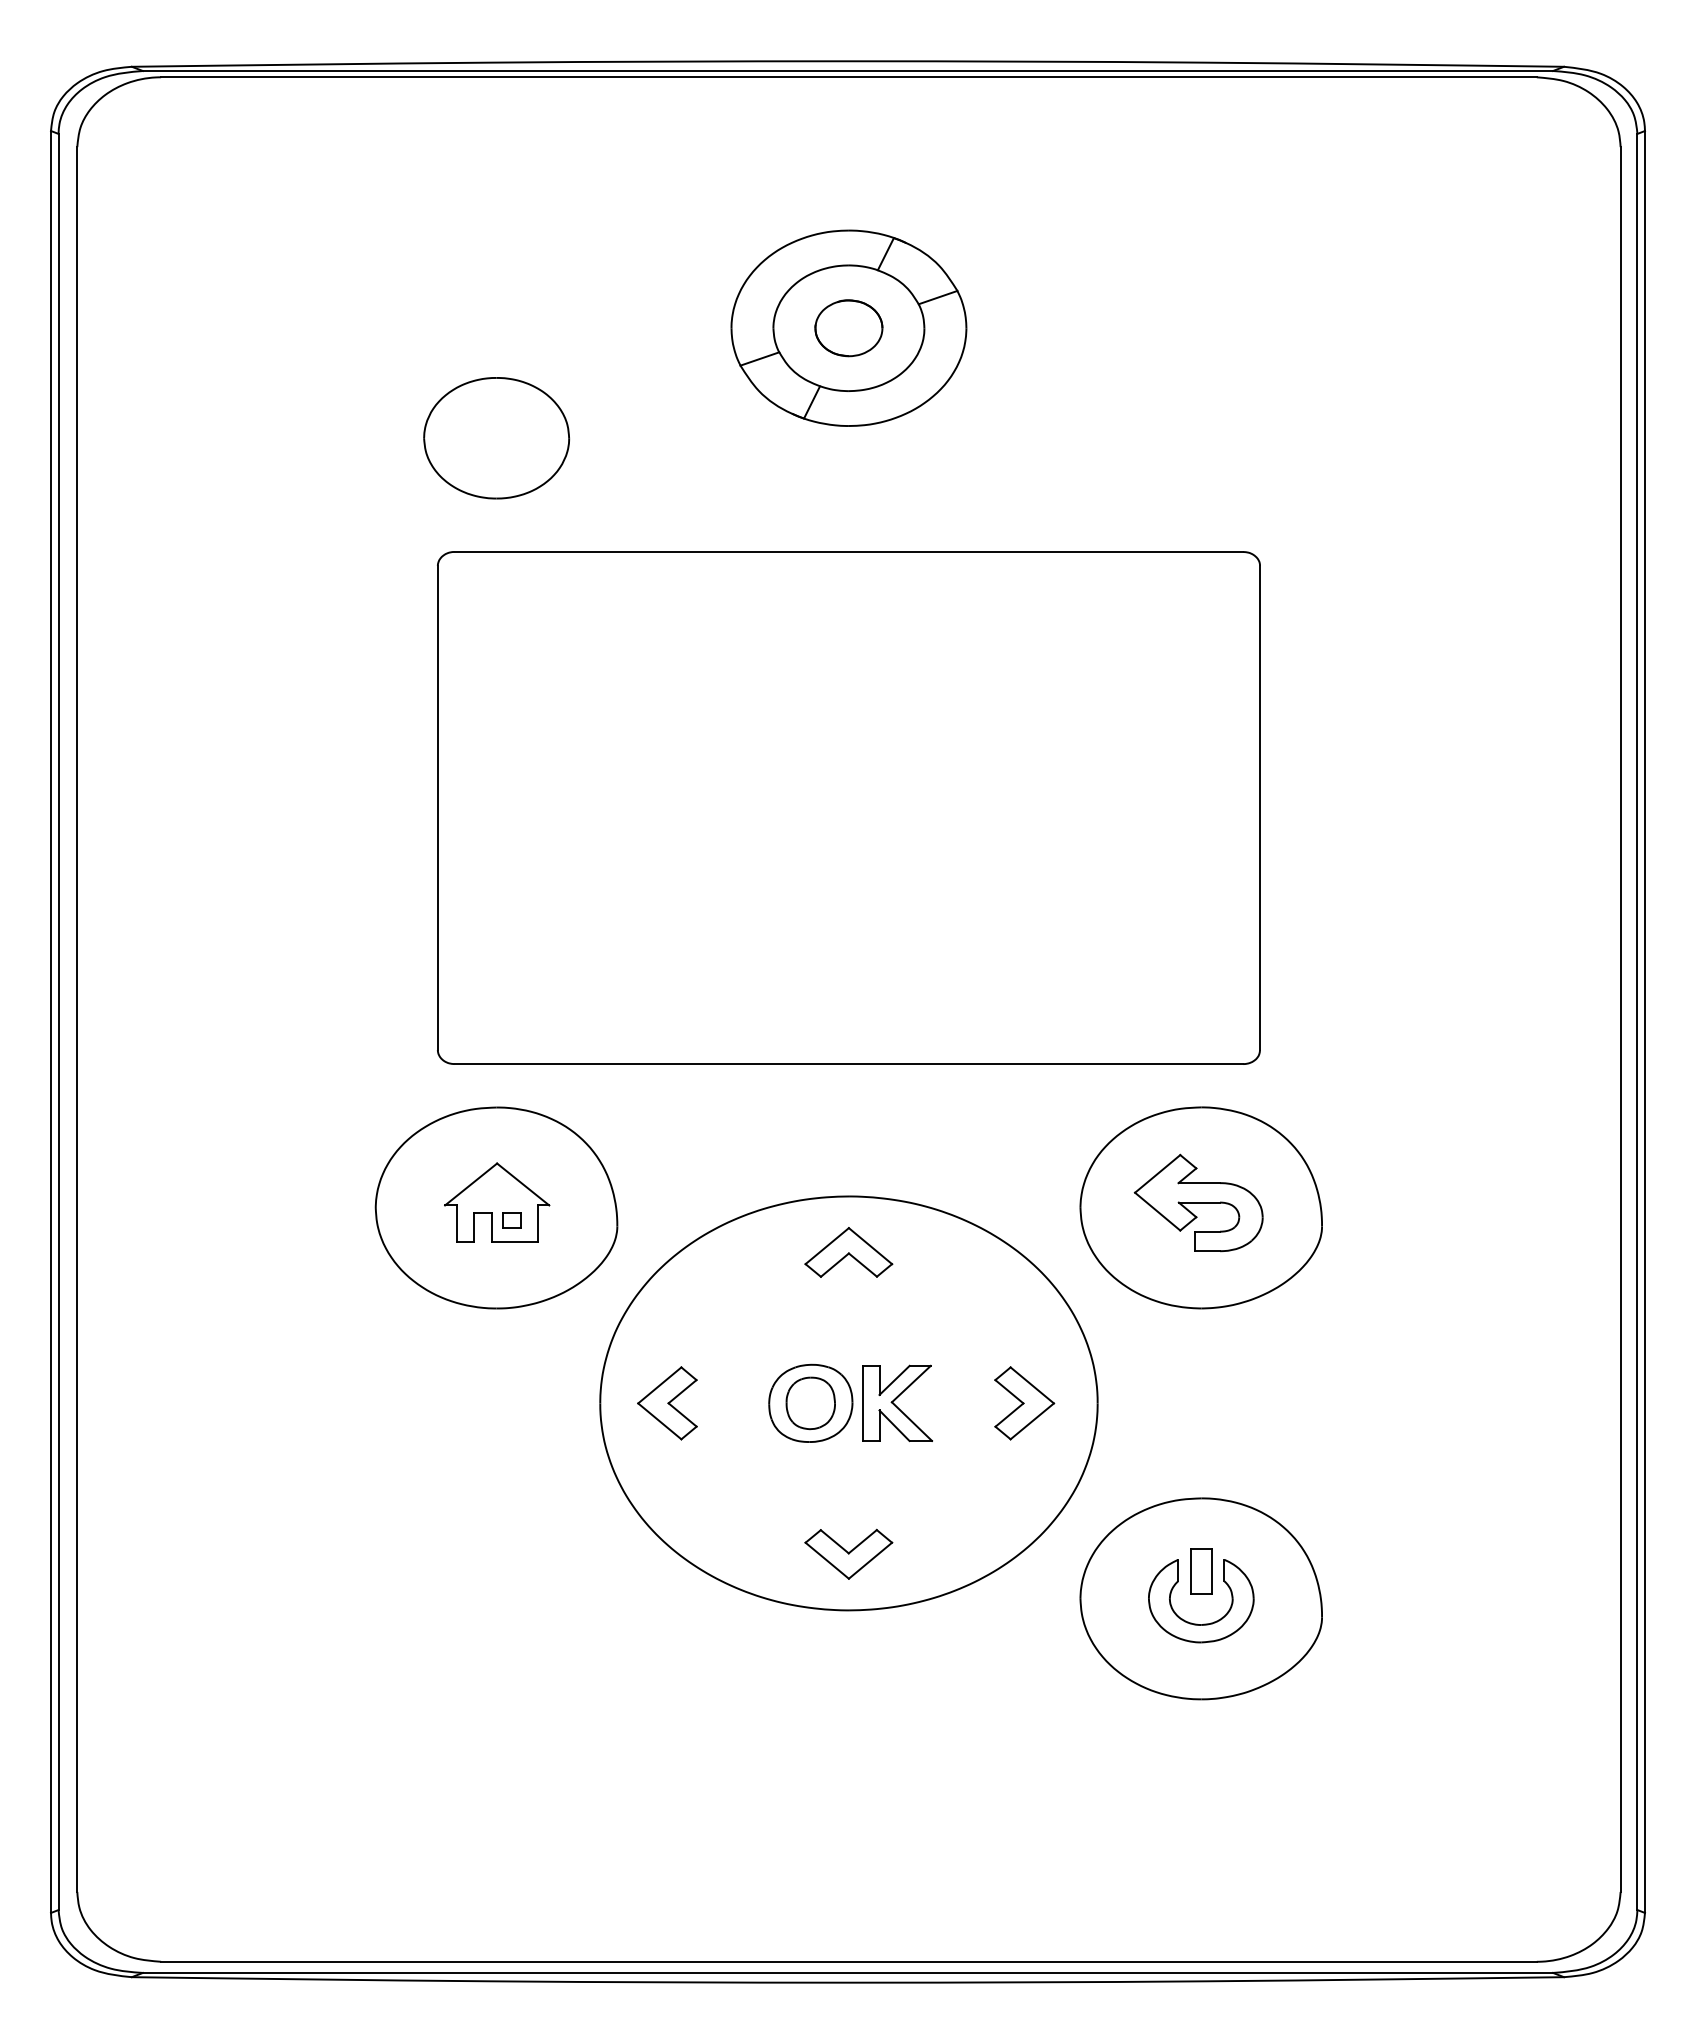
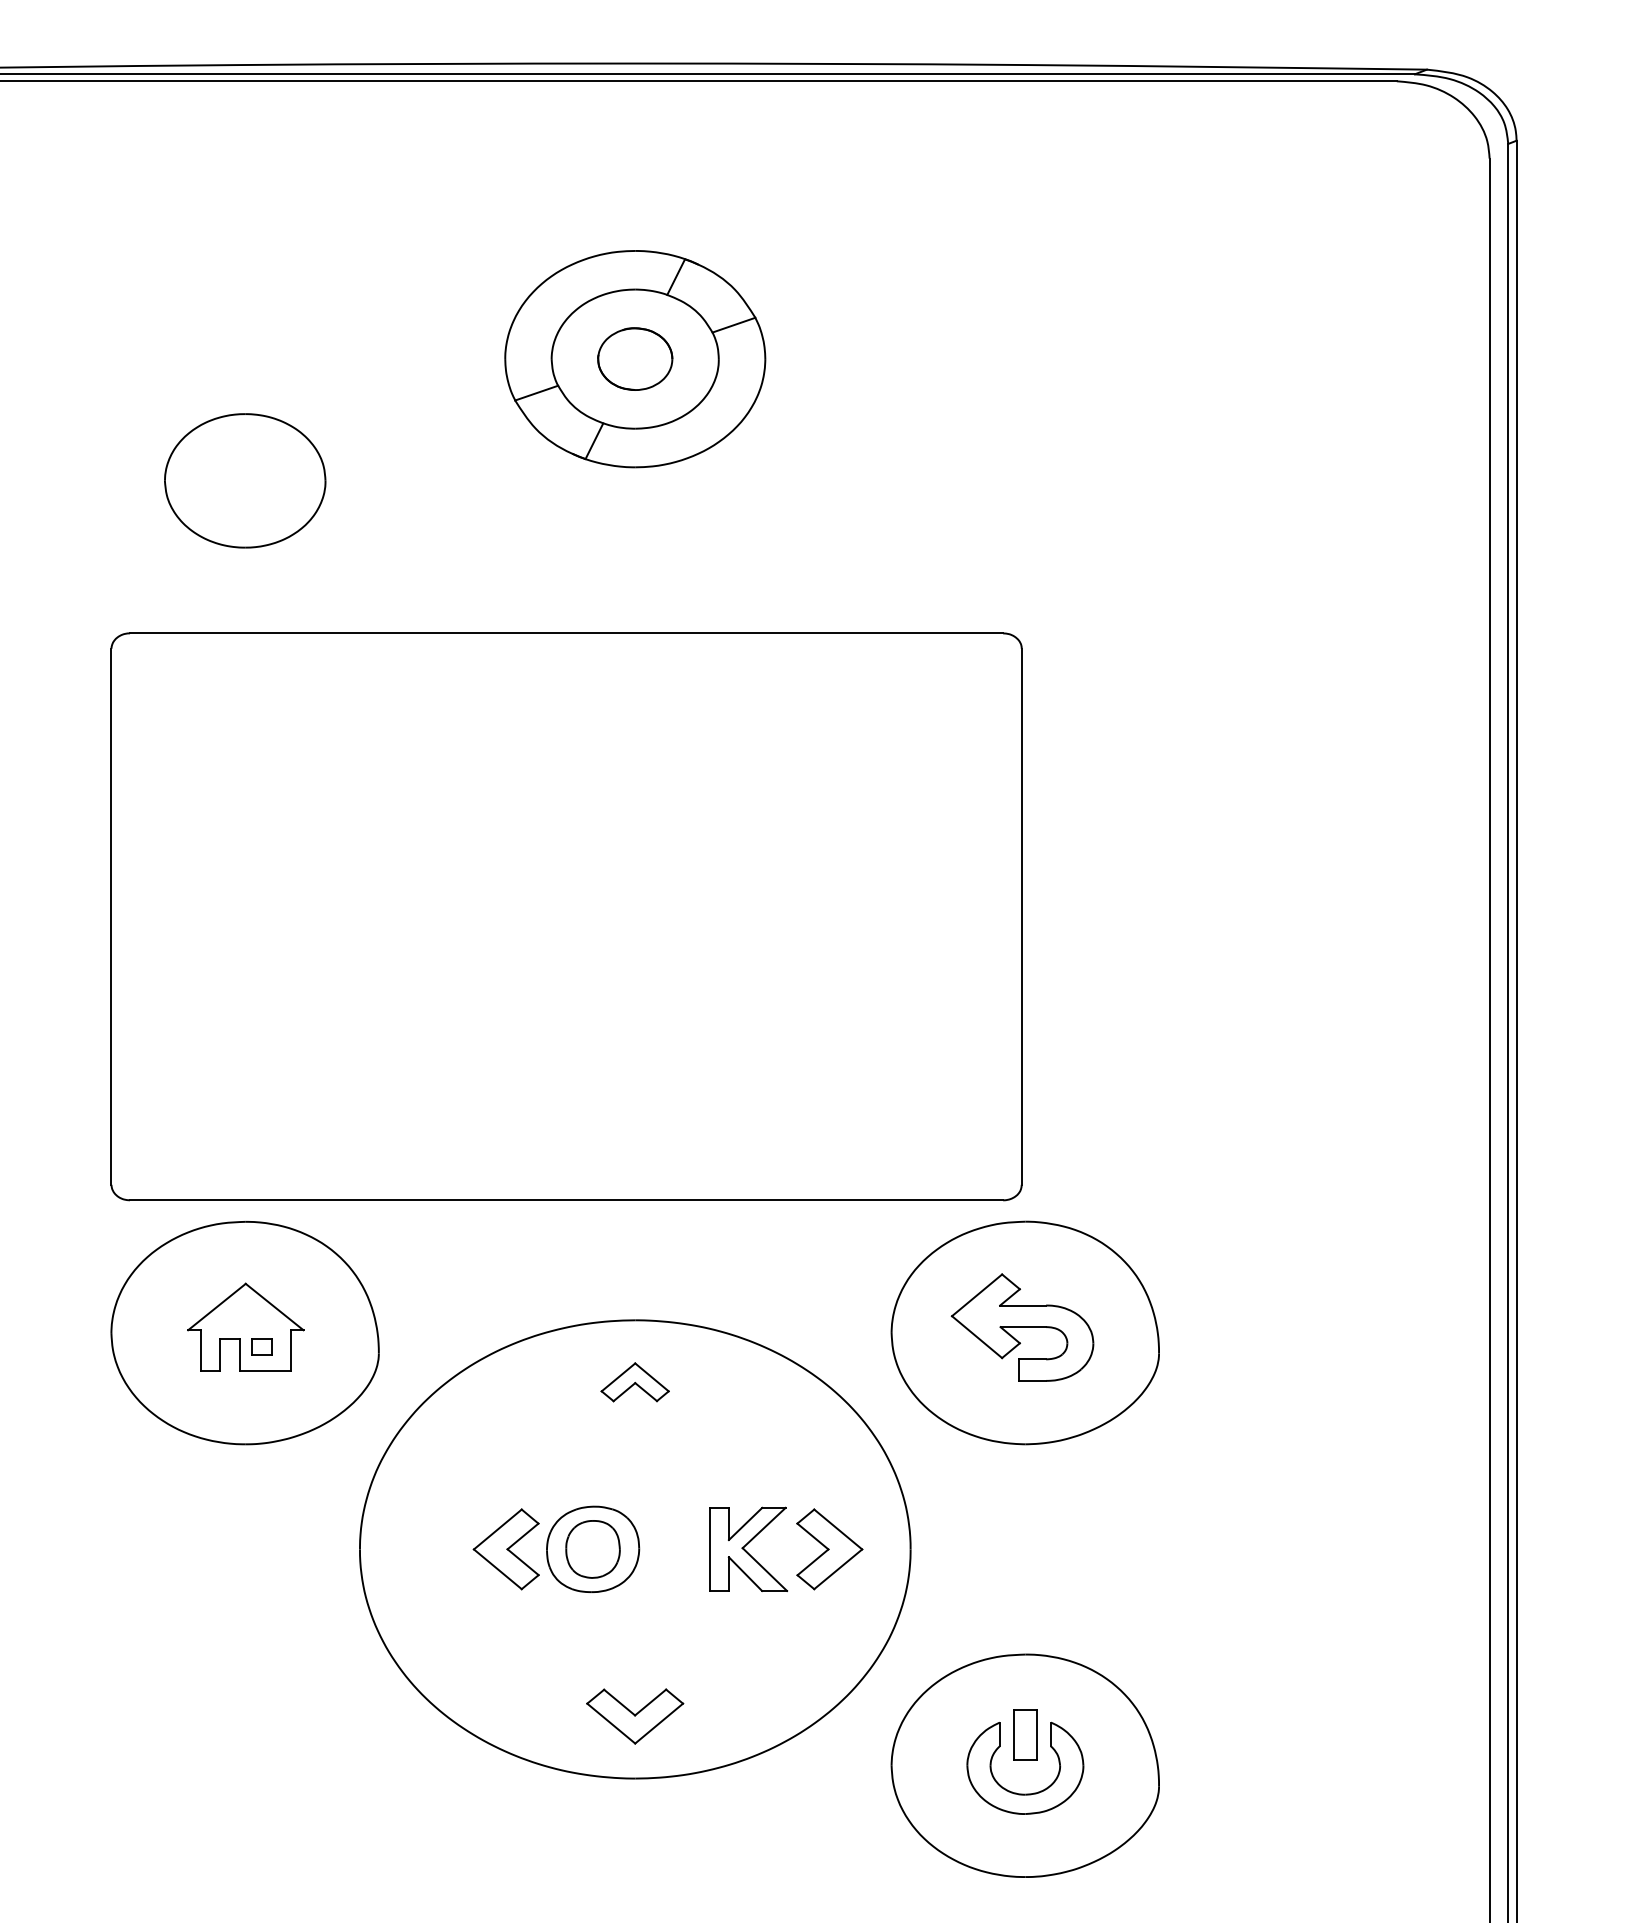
part: (848, 807) -> (566, 916), moved
part: (848, 1252) -> (634, 1382), size x0.7
part: (897, 1402) -> (748, 1548), moved
part: (667, 1403) -> (506, 1549), moved

